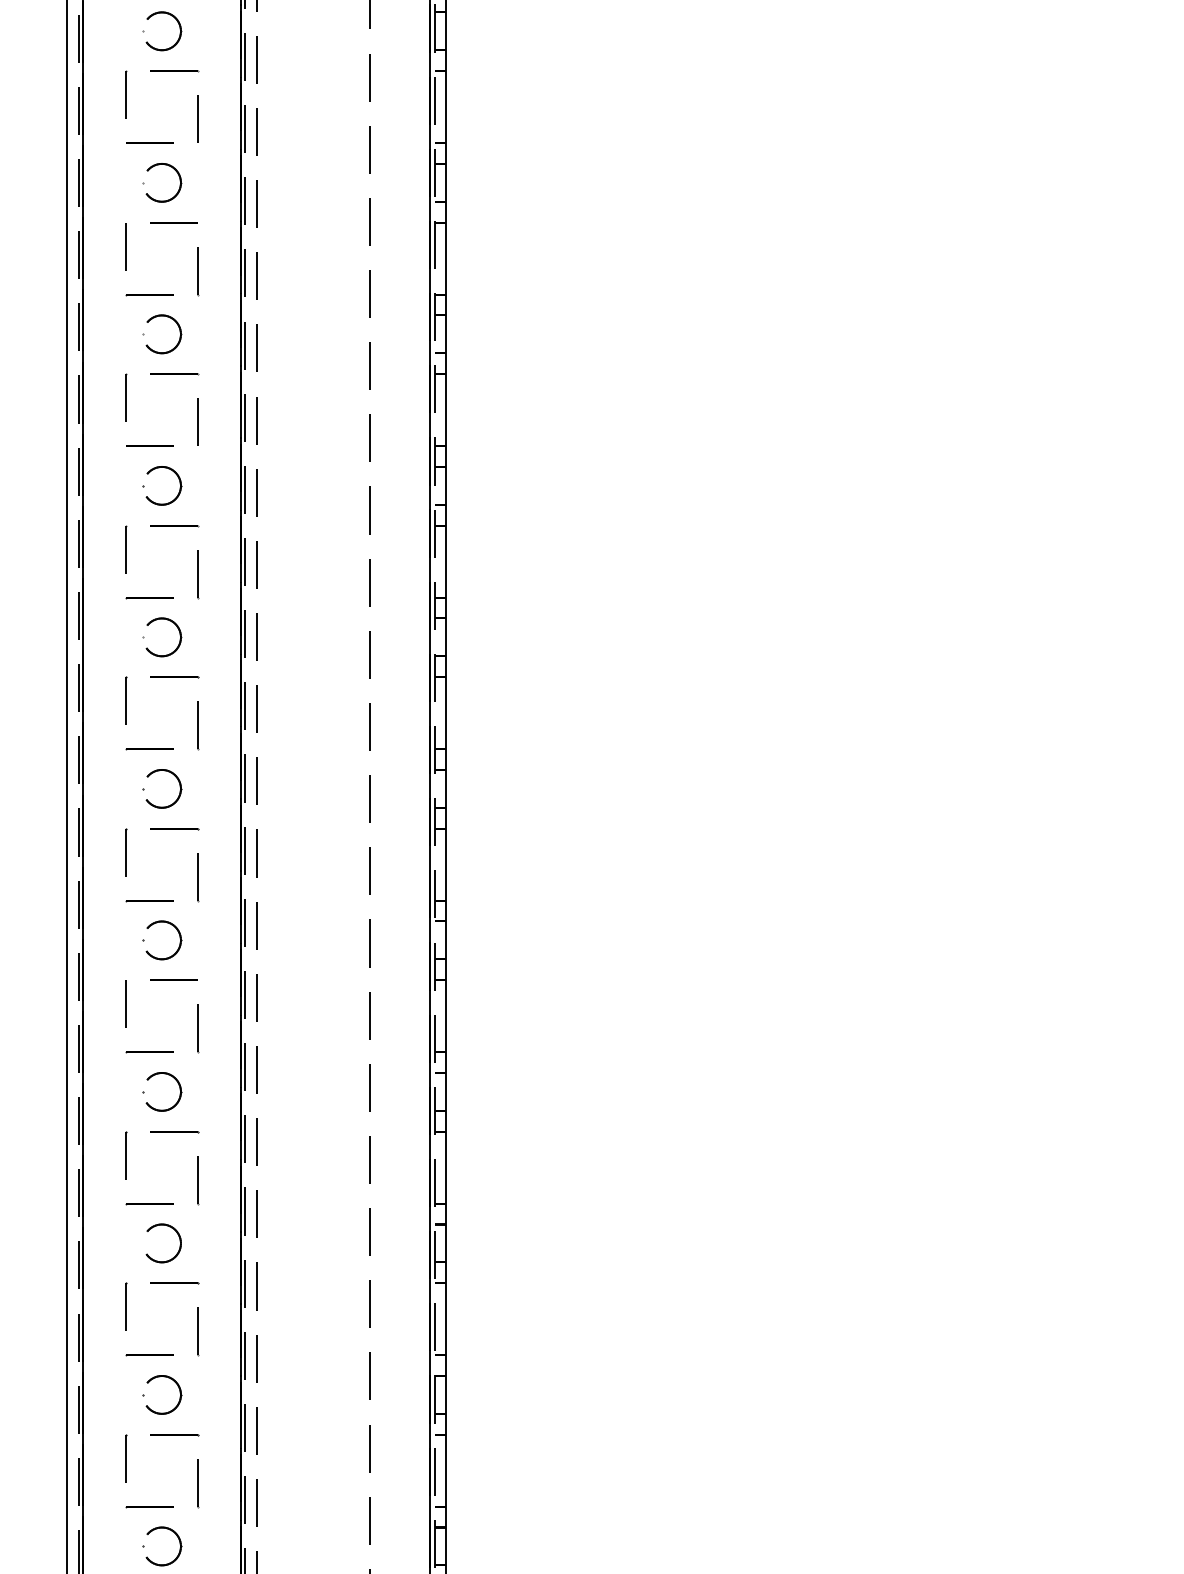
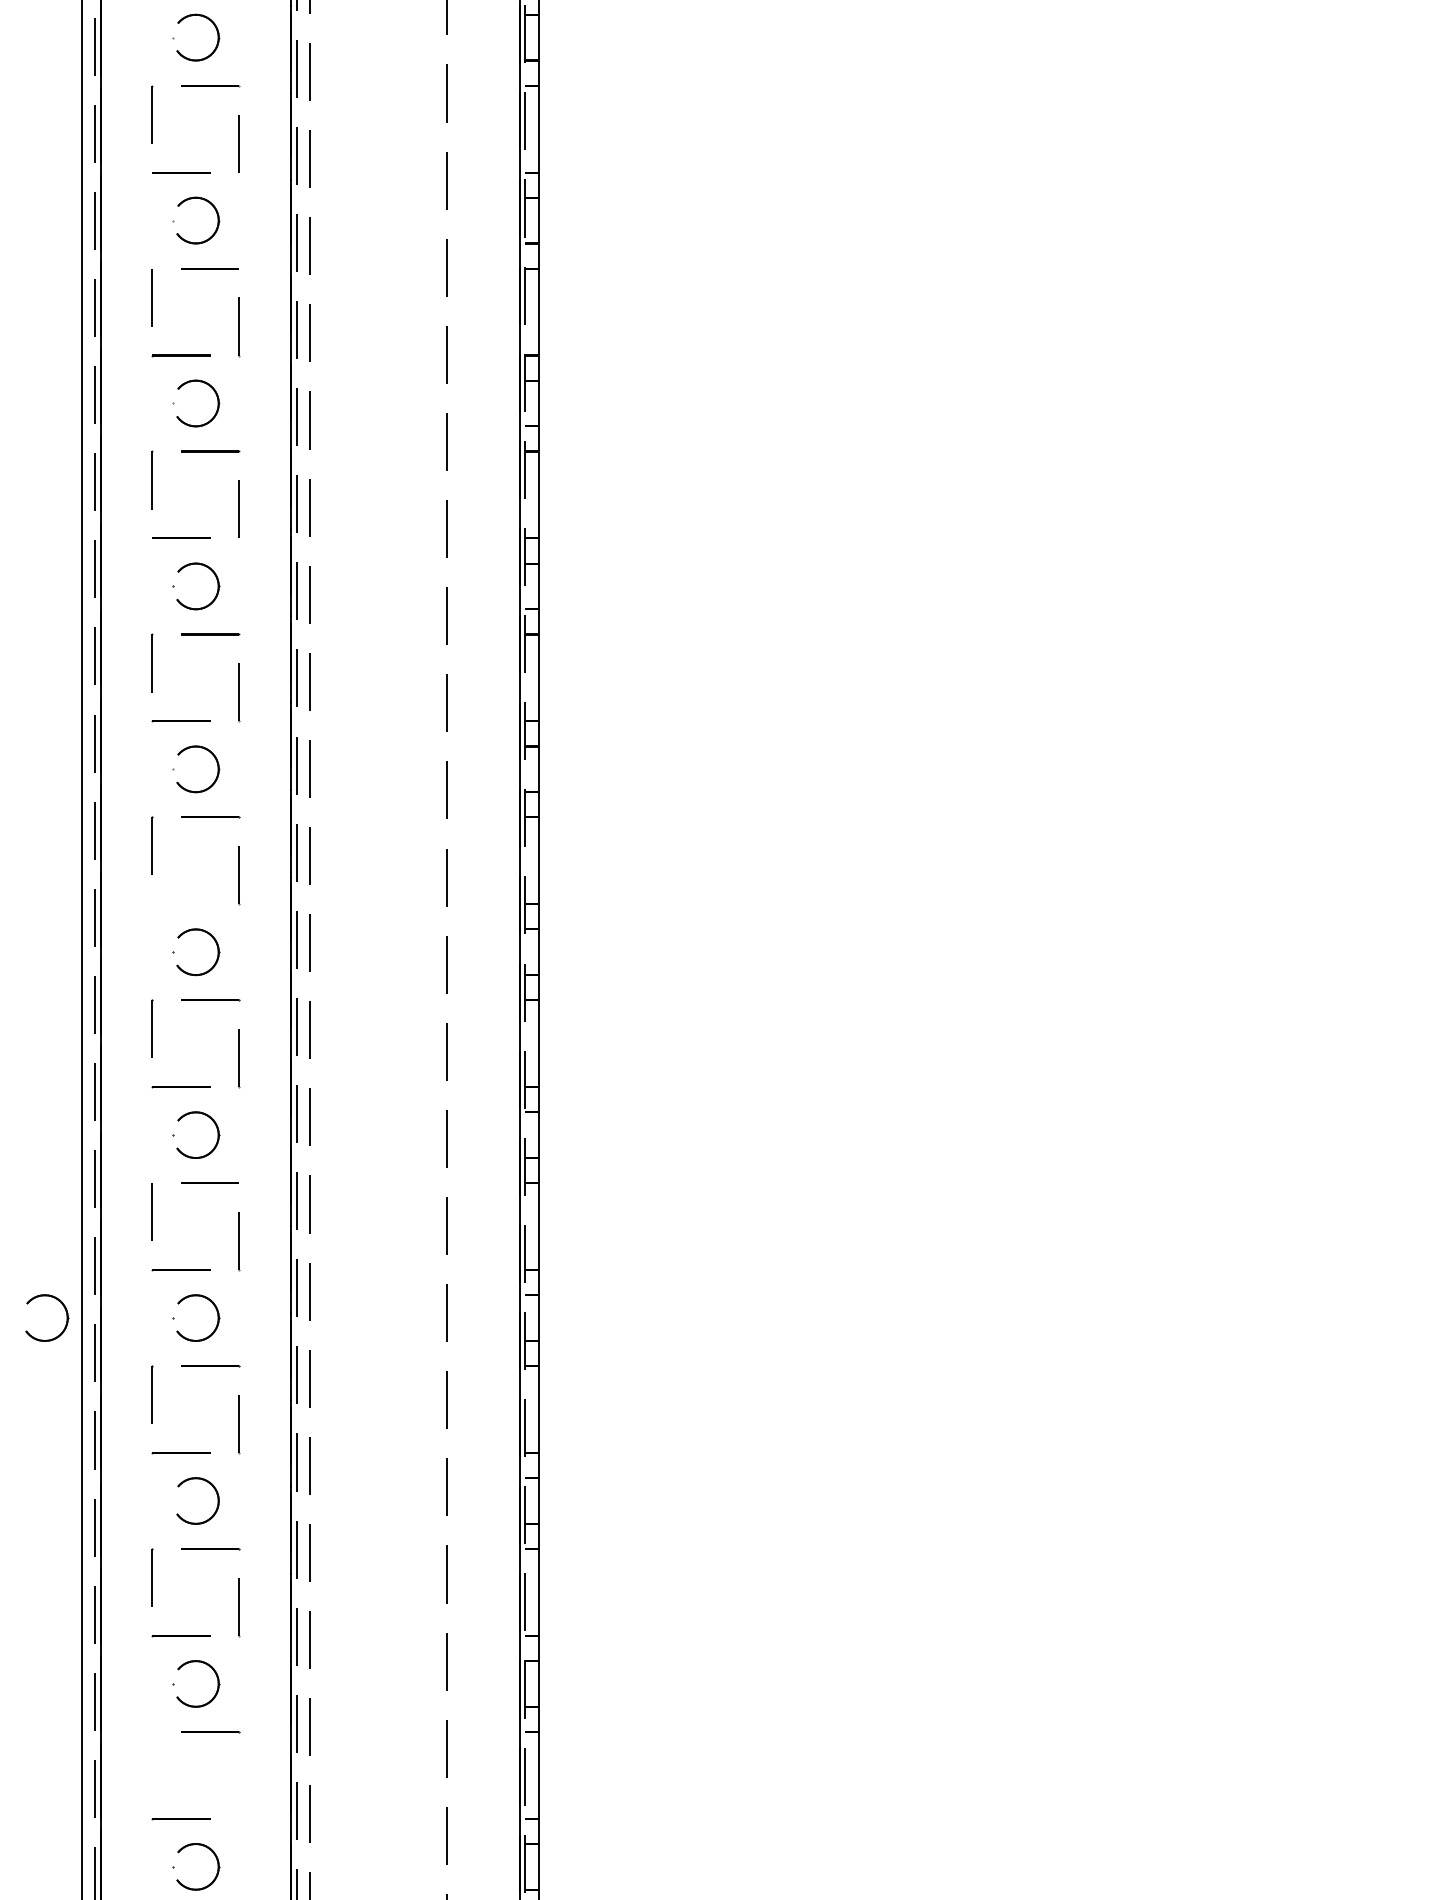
line: (149, 749) -> (180, 904), removed
part: (54, 1086) -> (65, 1311), added
line: (126, 1458) -> (152, 1760), removed
line: (198, 1483) -> (239, 1790), removed

